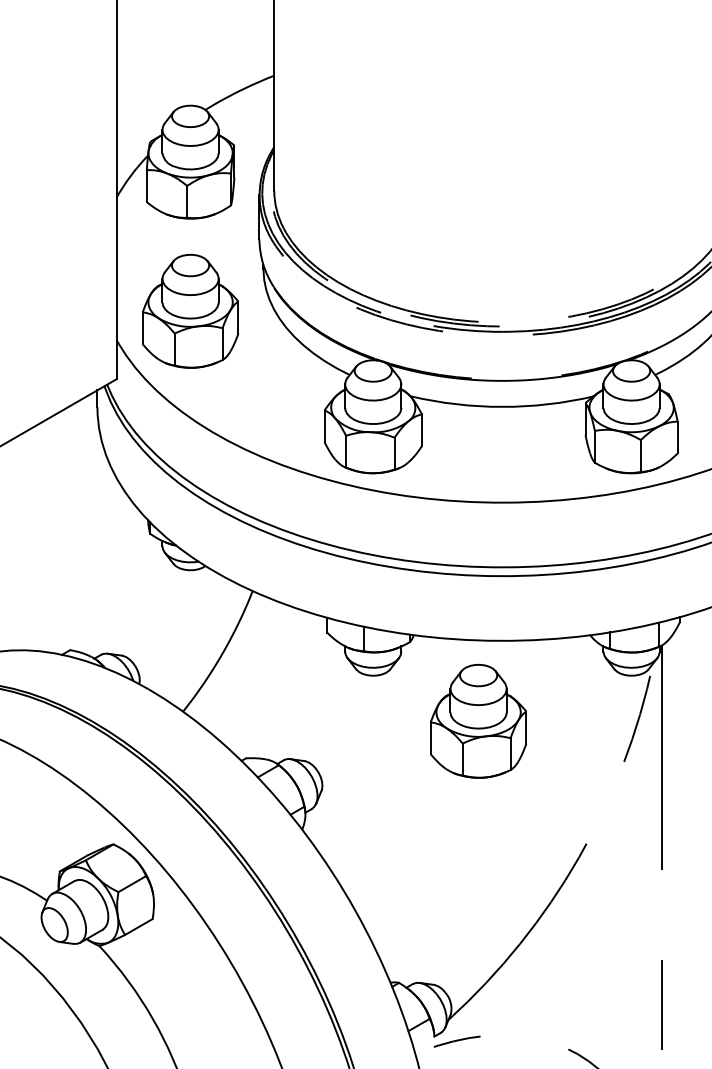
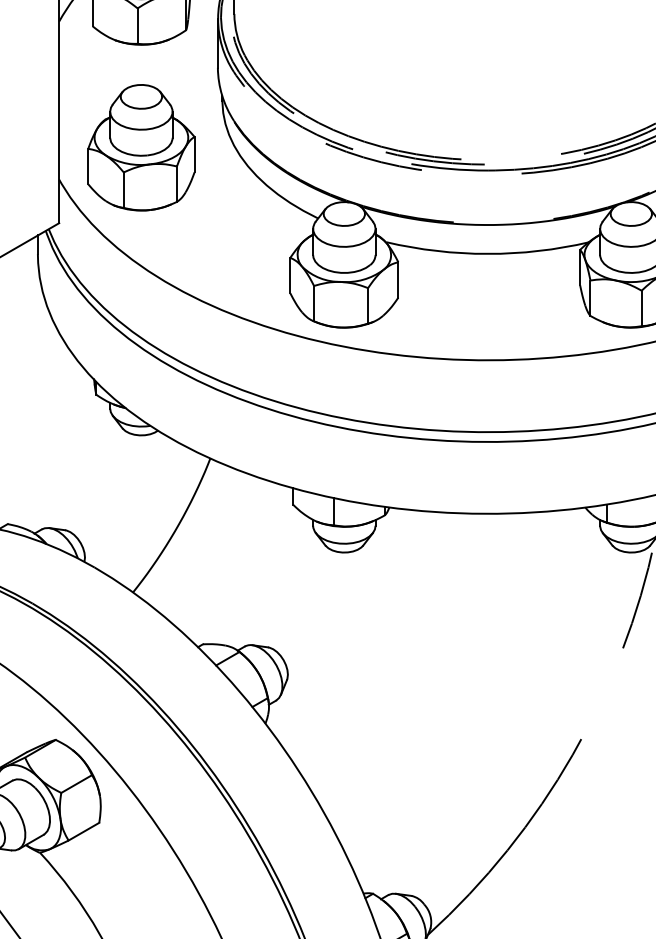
part: (478, 720) -> (461, 602), removed

